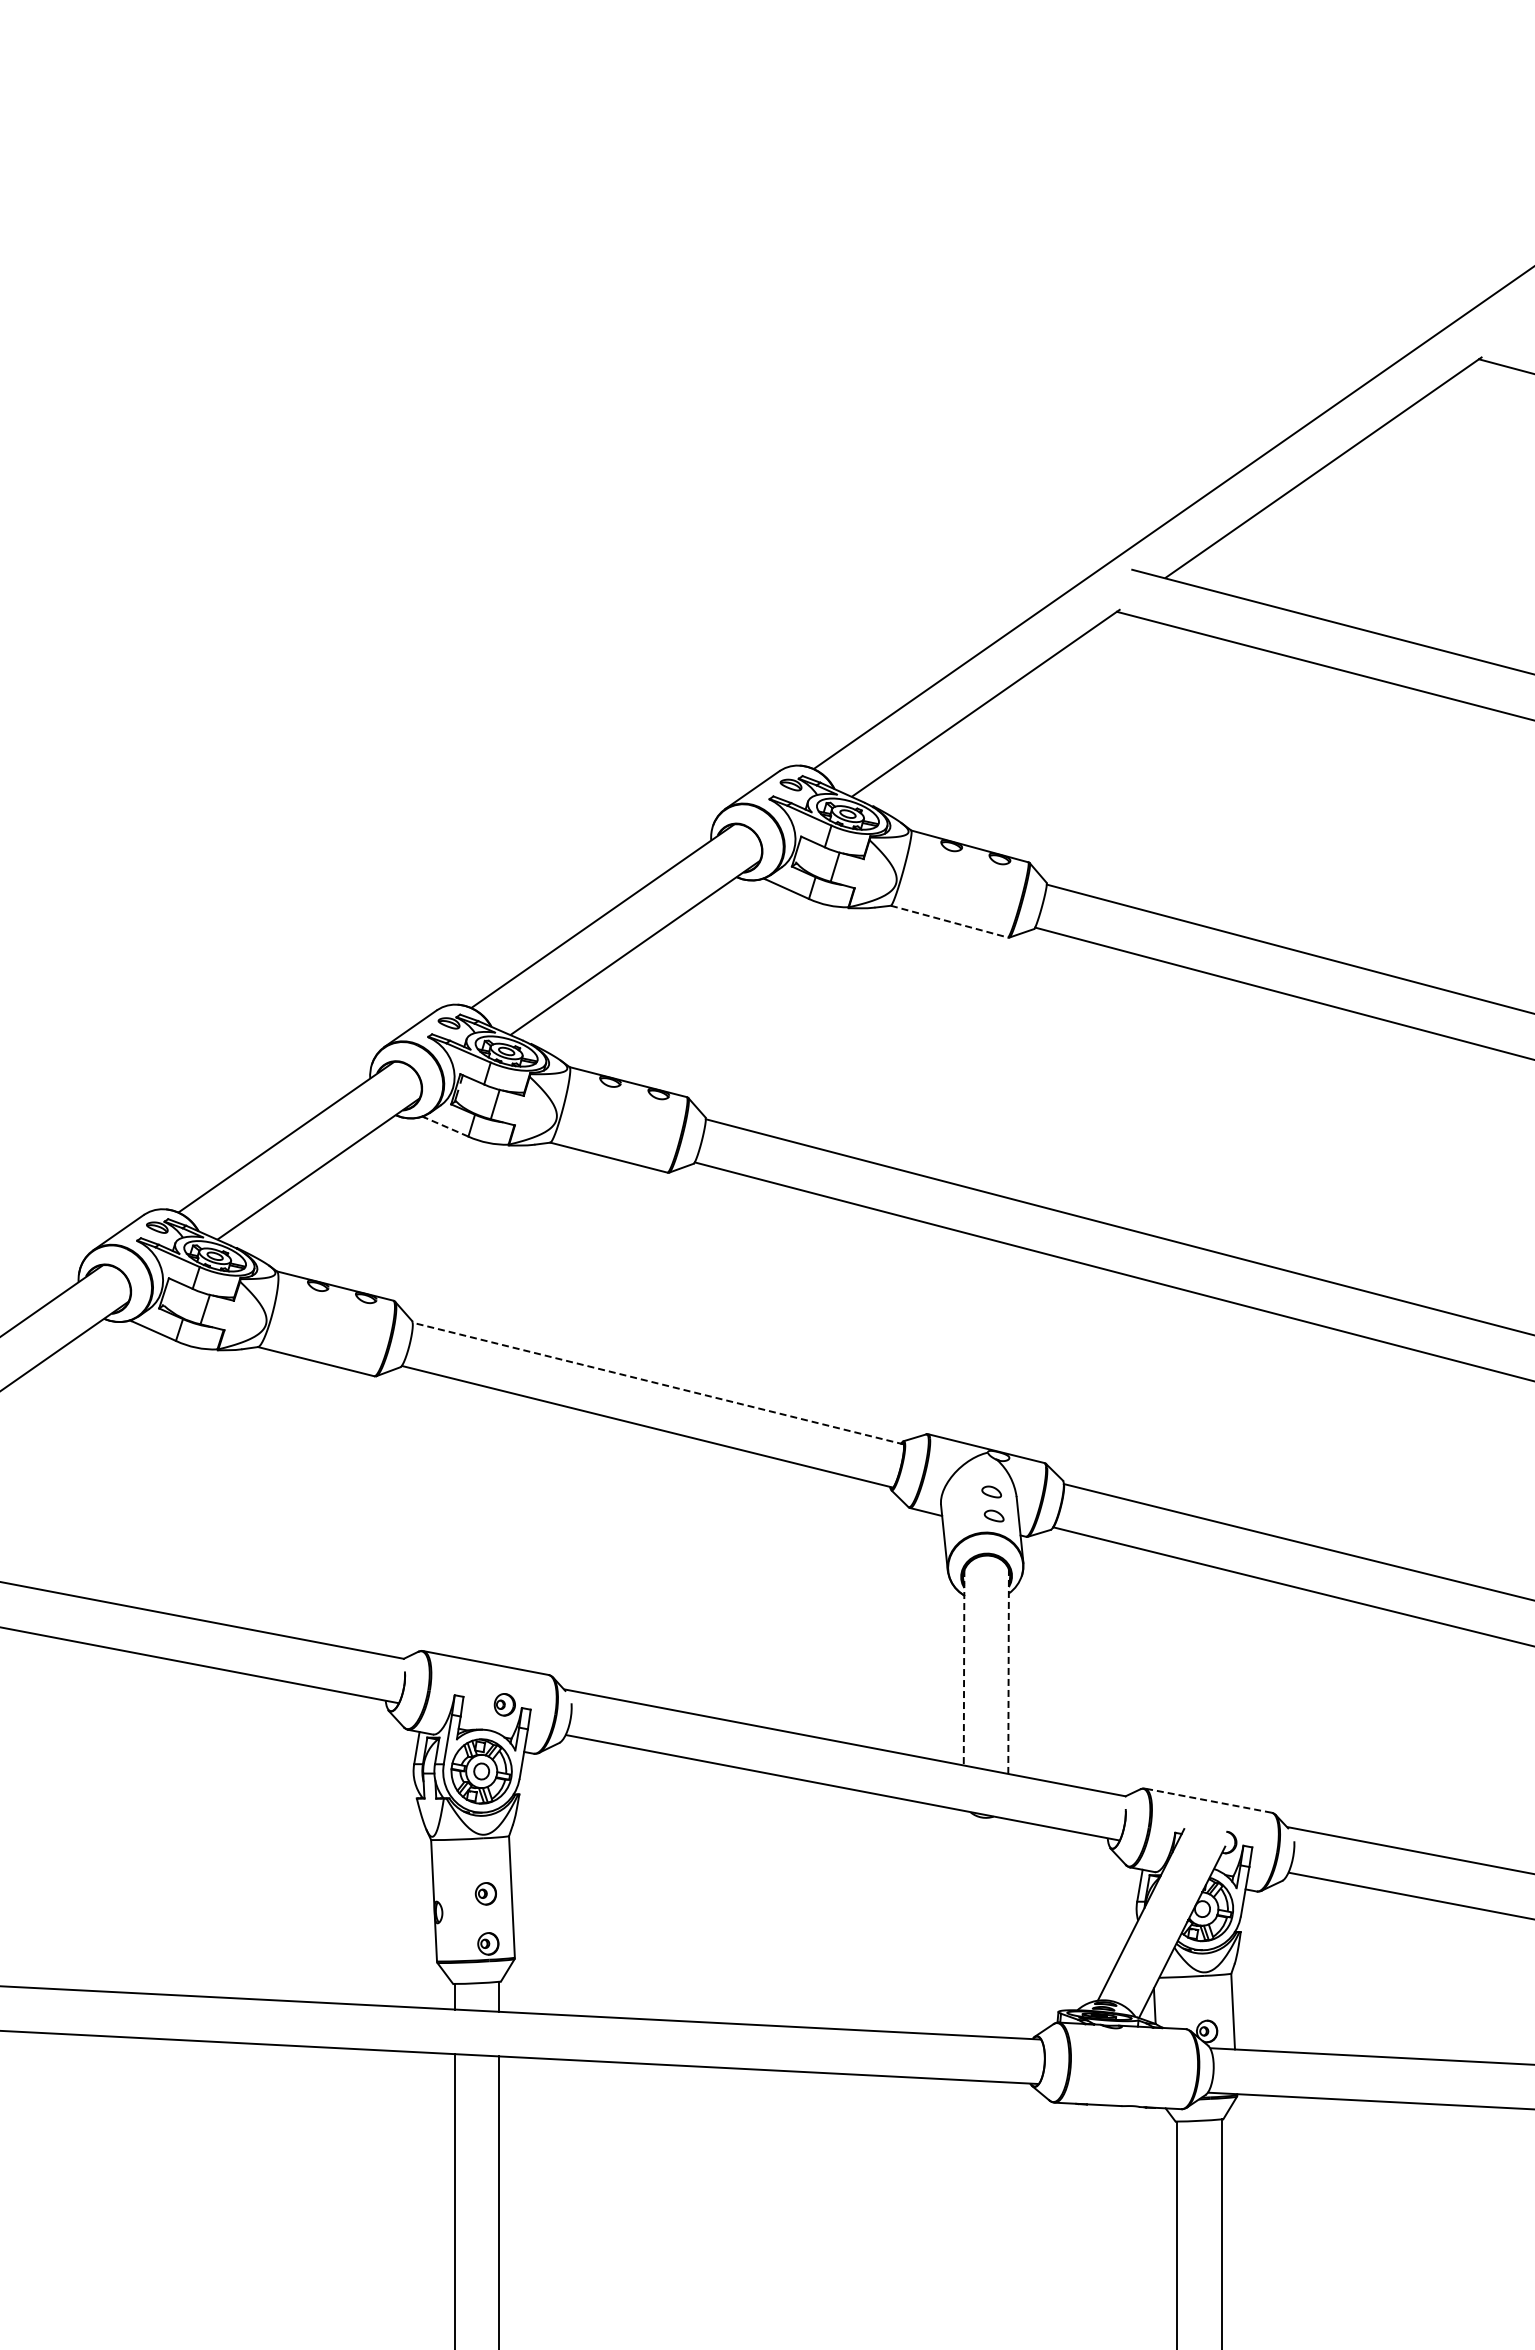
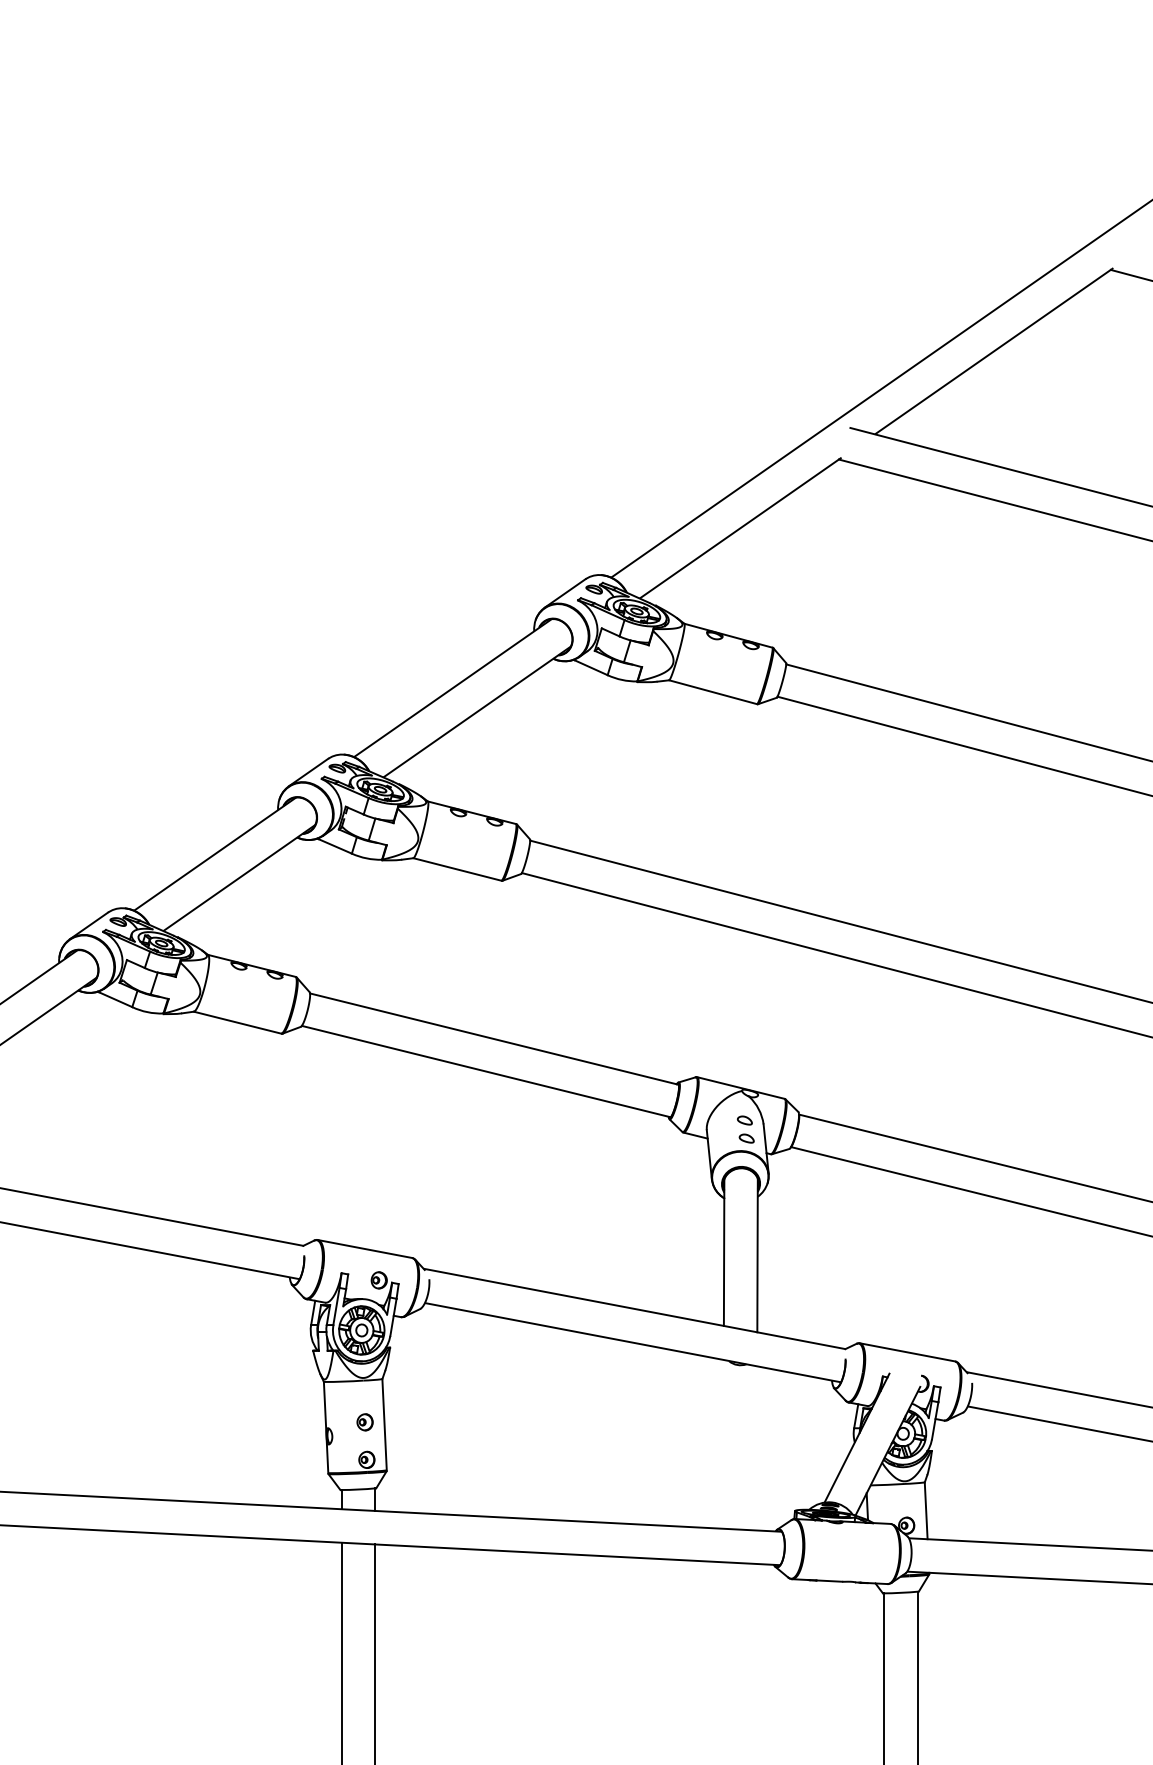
line: (949, 921) -> (713, 692), dashed -> solid
line: (445, 1126) -> (334, 846), dashed -> solid
line: (657, 1383) -> (493, 1039), dashed -> solid
line: (964, 1667) -> (724, 1252), dashed -> solid
line: (1008, 1671) -> (757, 1255), dashed -> solid
line: (1208, 1800) -> (907, 1352), dashed -> solid

